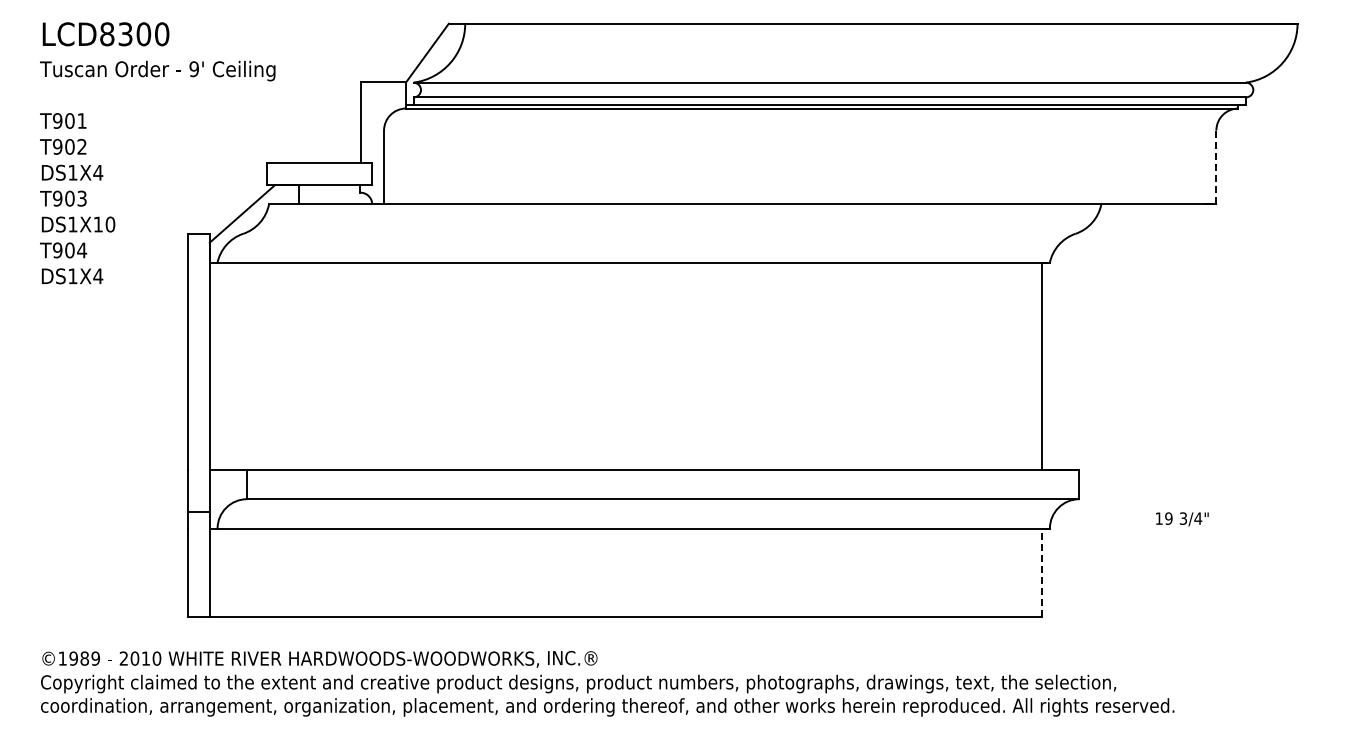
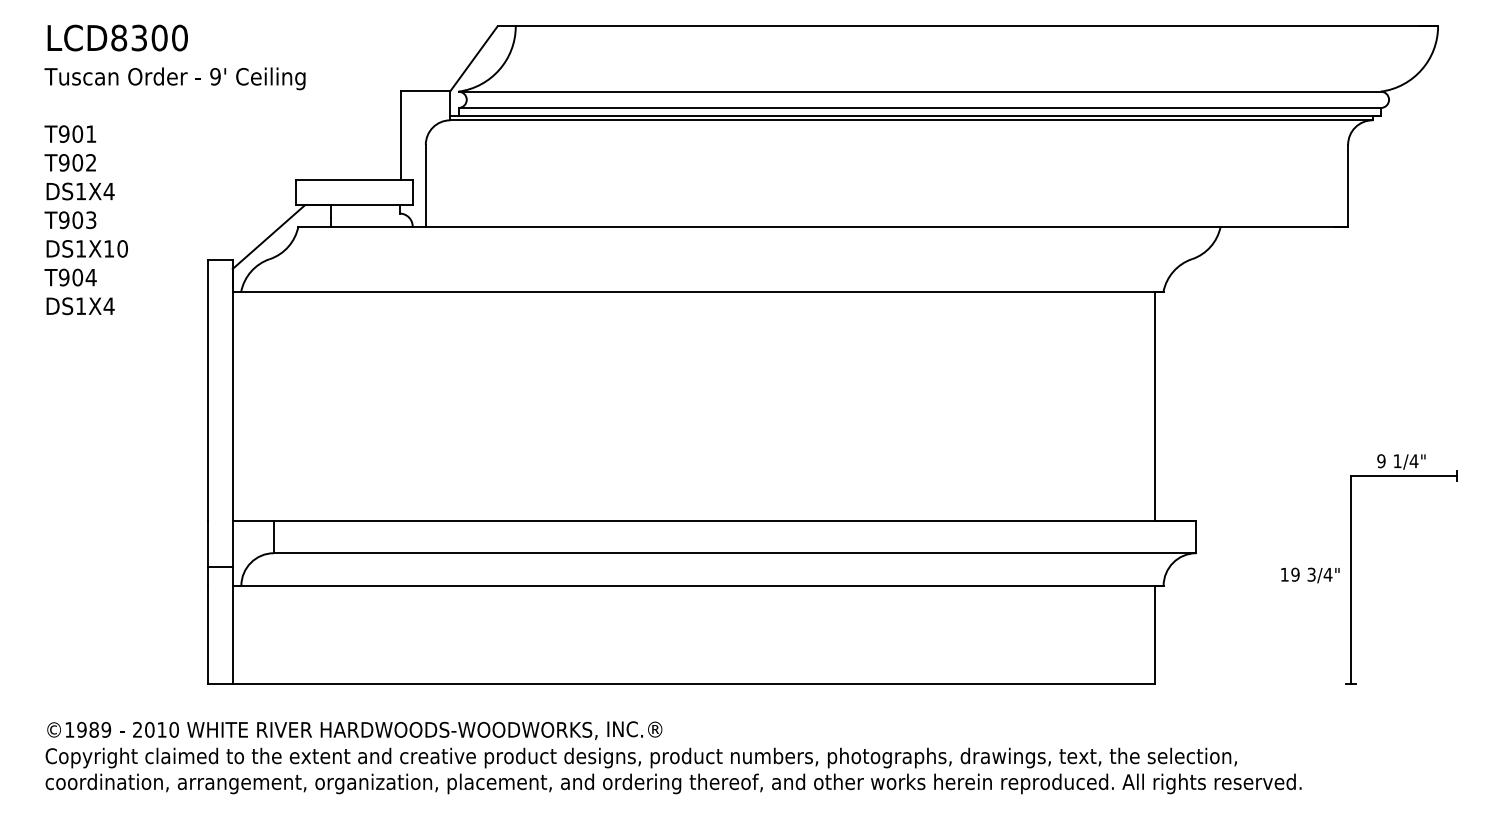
line: (1216, 167) -> (1348, 185), dashed -> solid
part: (1219, 513) -> (1351, 569), added
line: (1042, 572) -> (1155, 634), dashed -> solid

